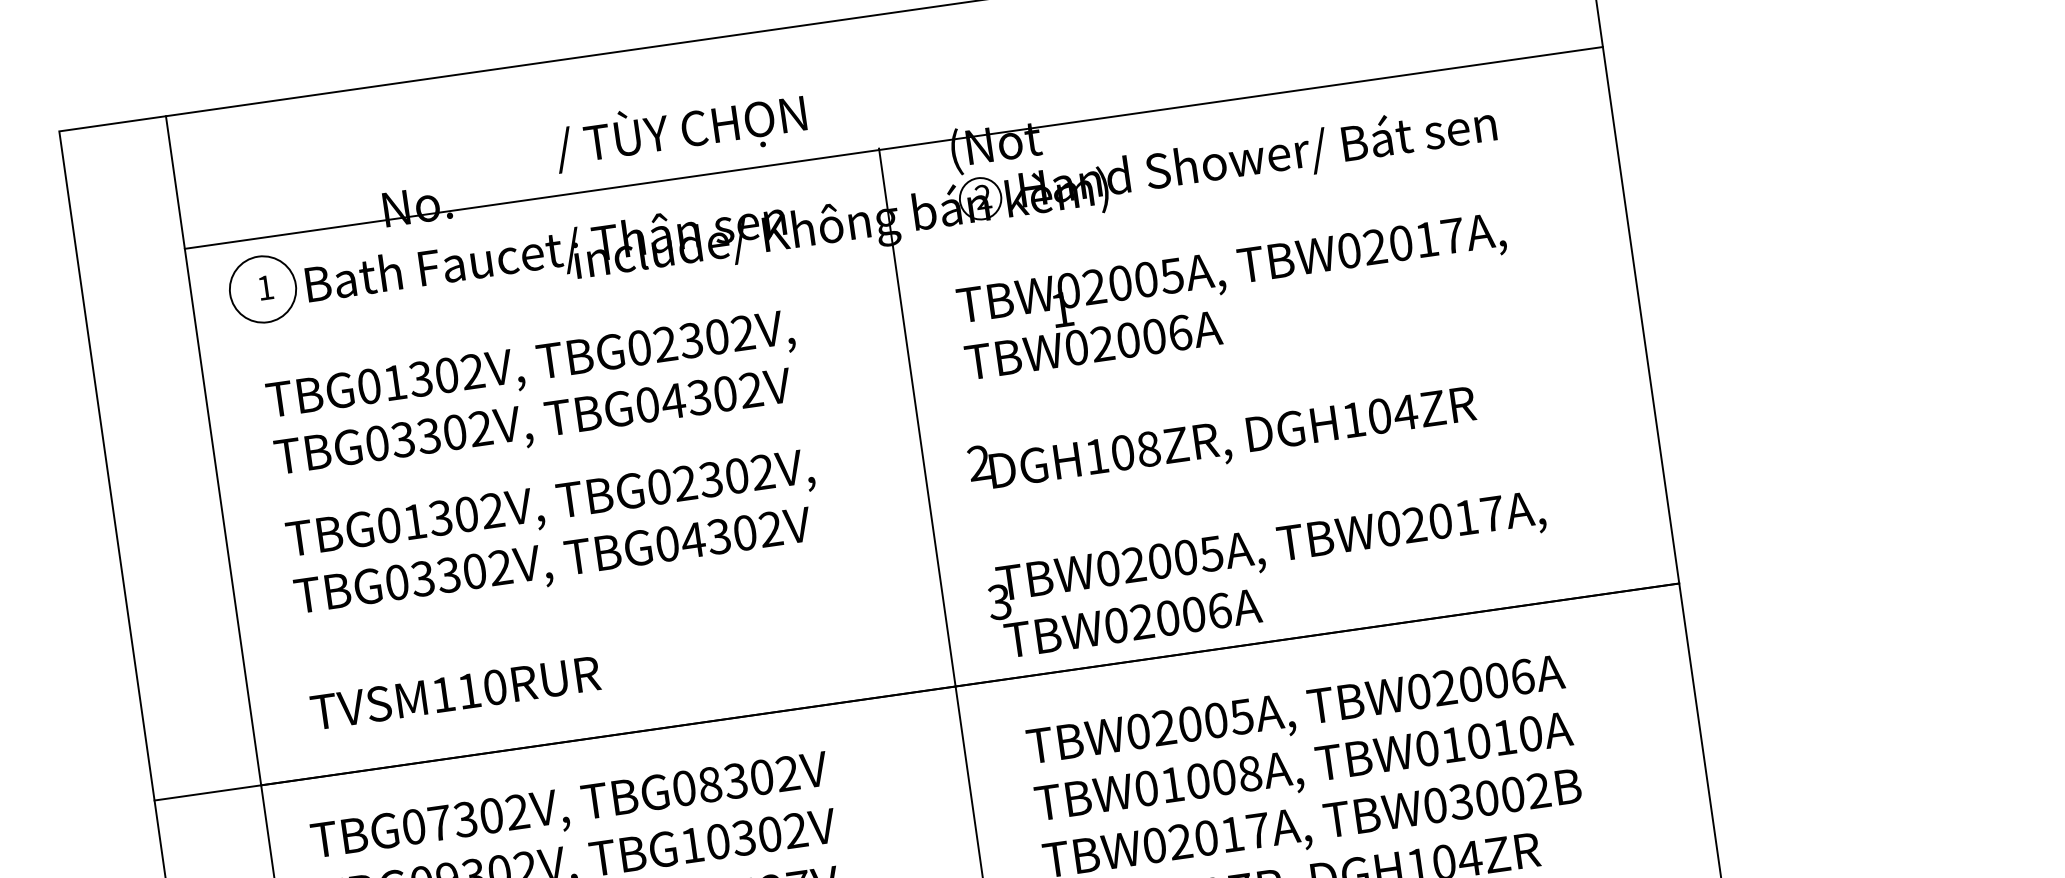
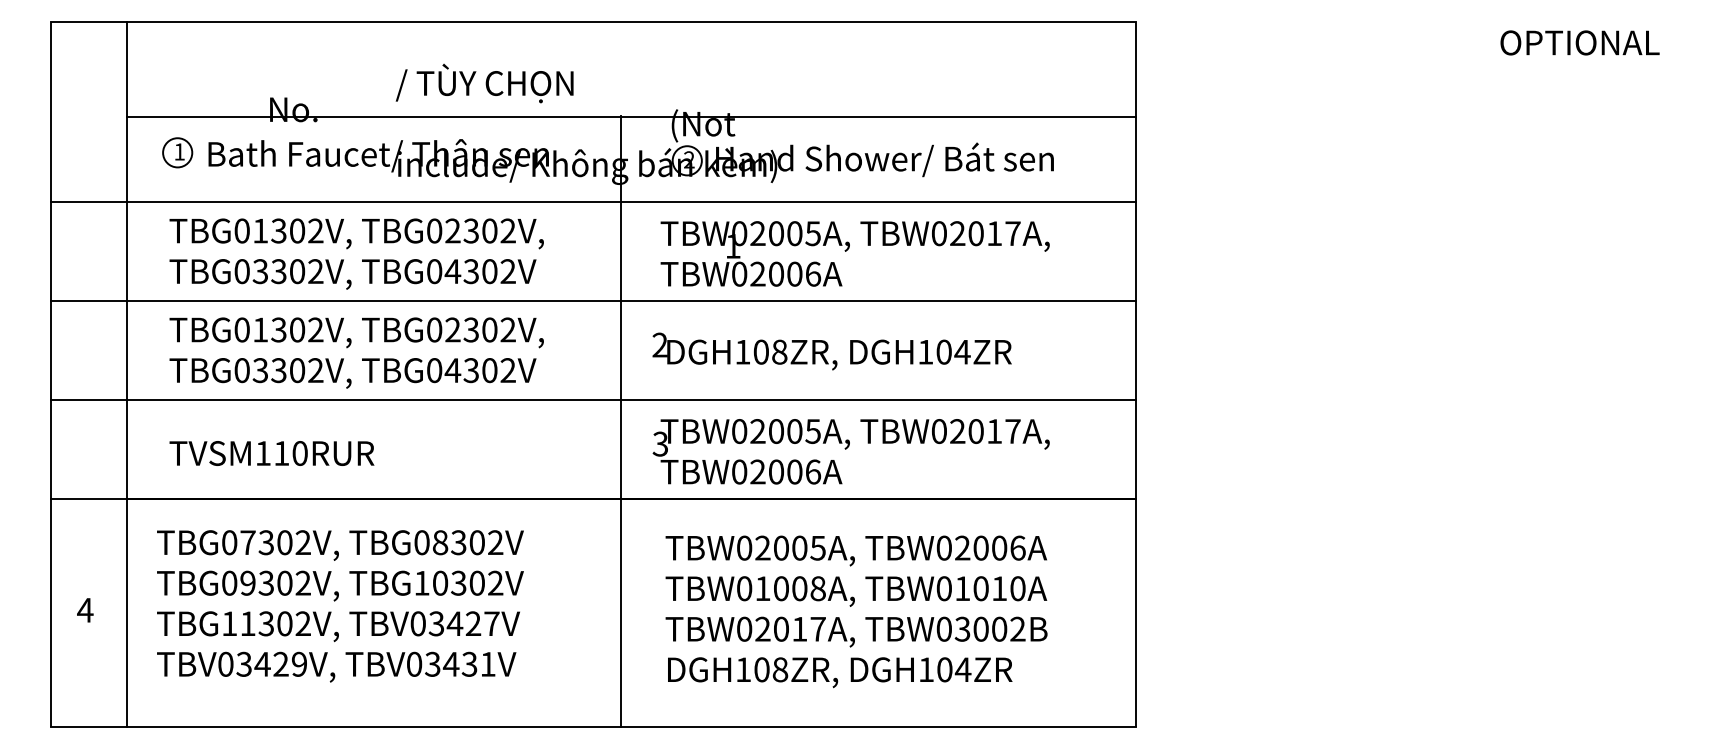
line: (856, 274) -> (593, 201), added
circle: (262, 289) -> (177, 152), size x0.62
line: (876, 413) -> (593, 300), added
line: (896, 552) -> (593, 399), added

